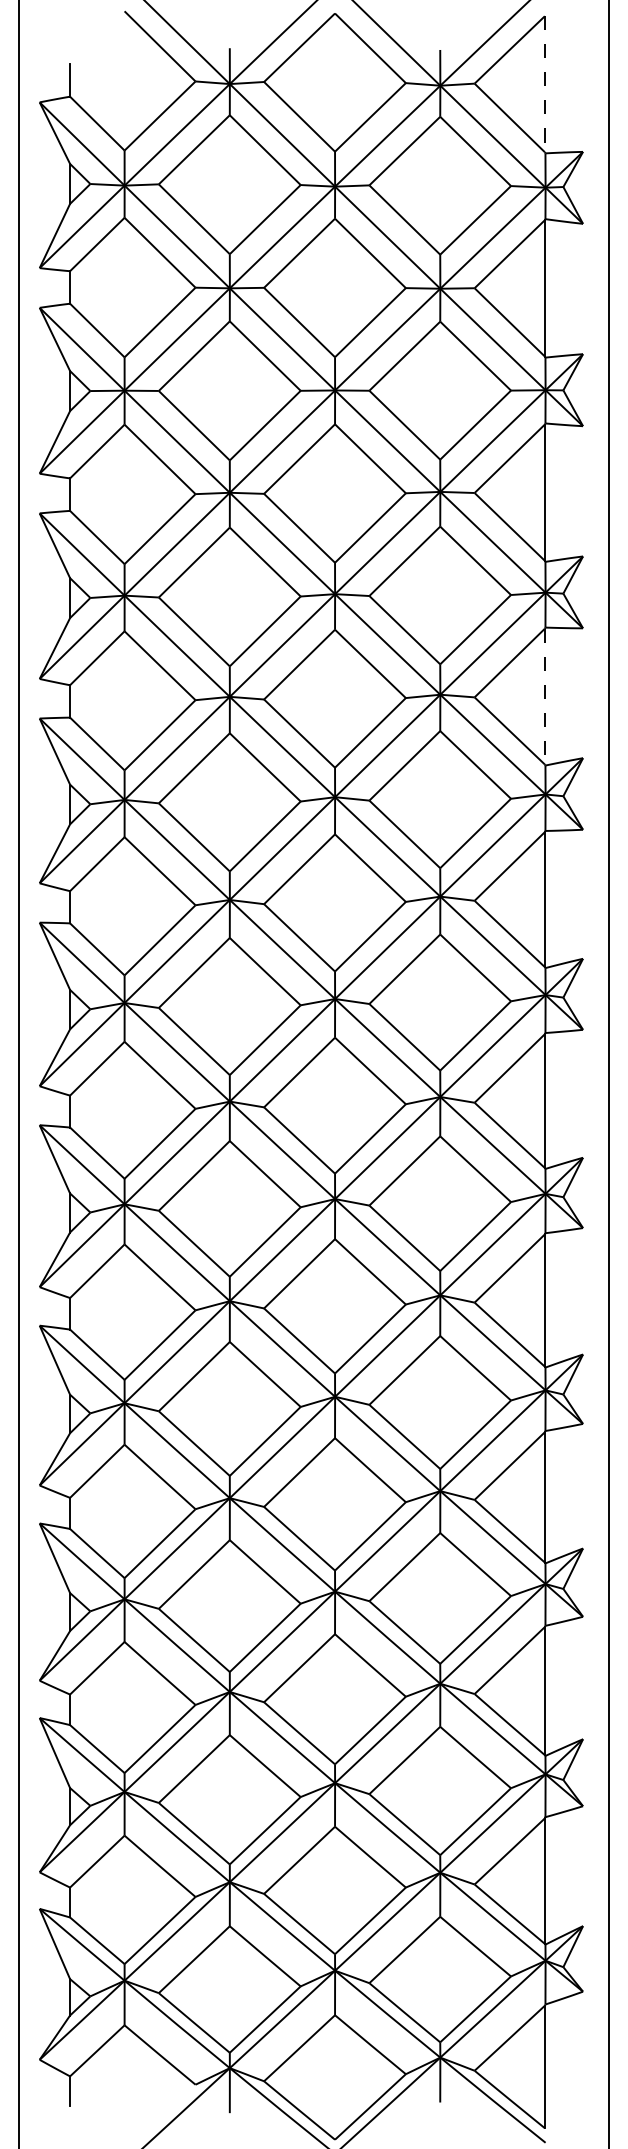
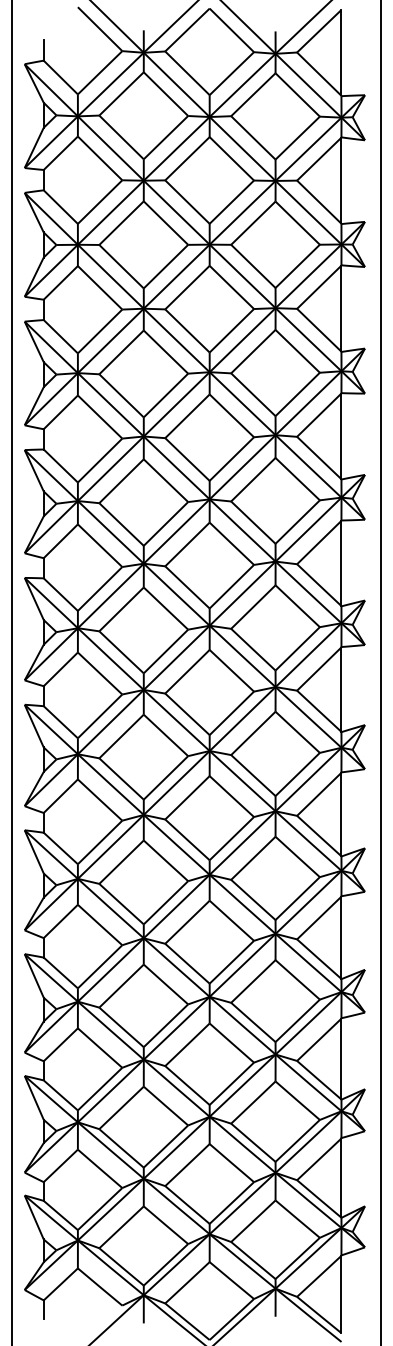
line: (545, 83) -> (341, 52), dashed -> solid
line: (545, 696) -> (341, 436), dashed -> solid

